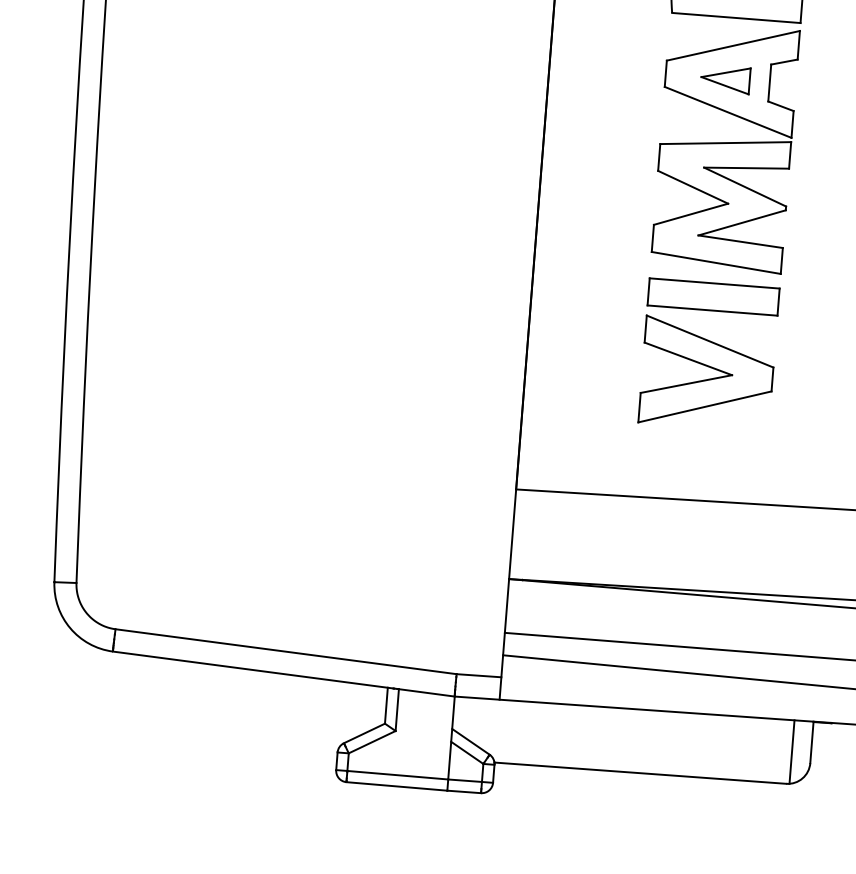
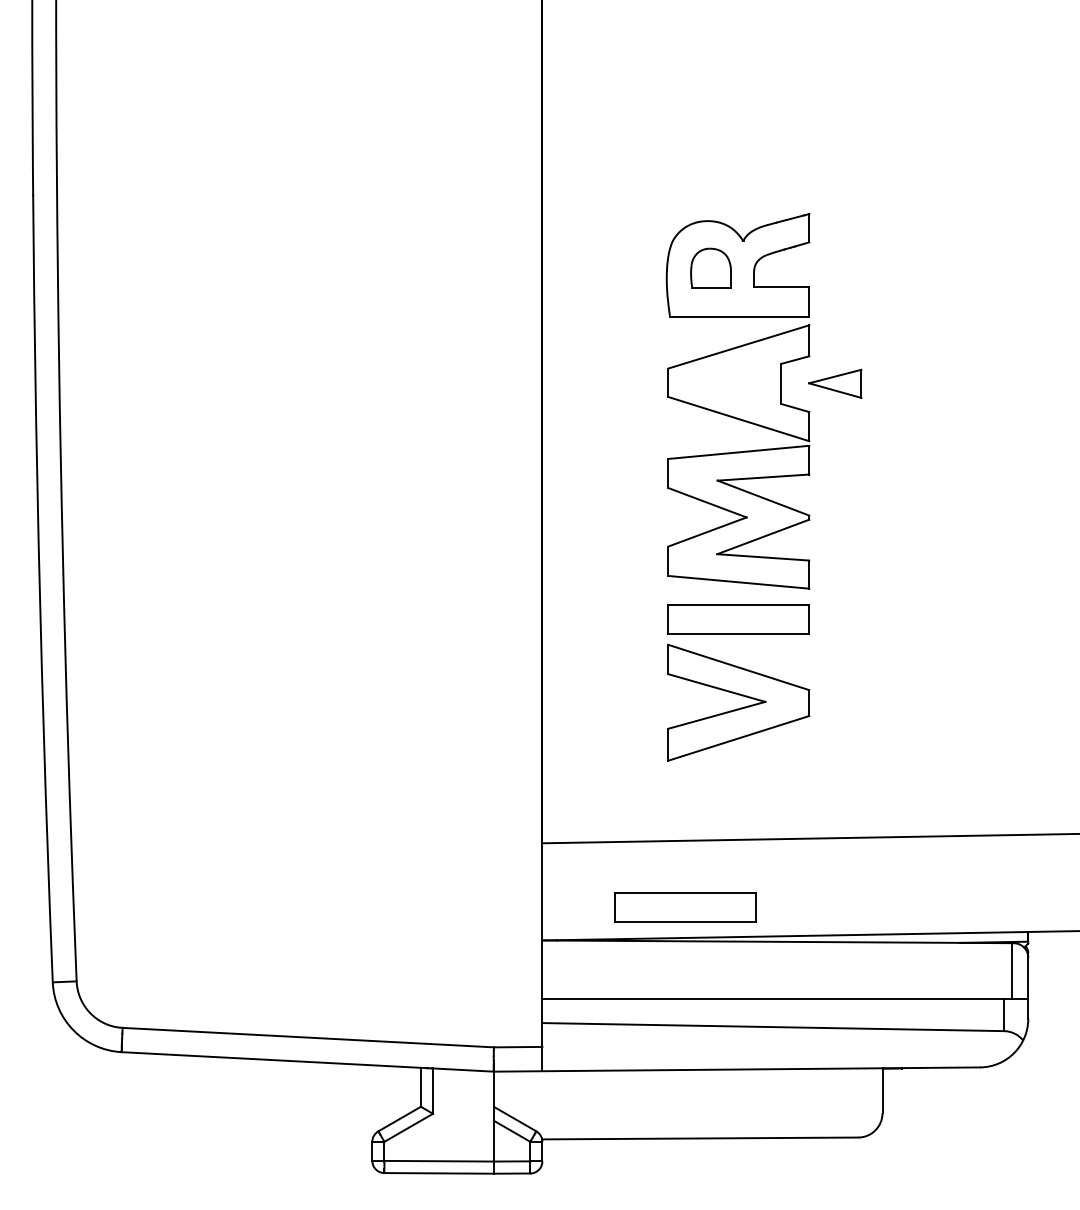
part: (725, 79) -> (835, 383), moved
part: (643, 559) -> (685, 907), added
line: (791, 751) -> (861, 1102), removed

